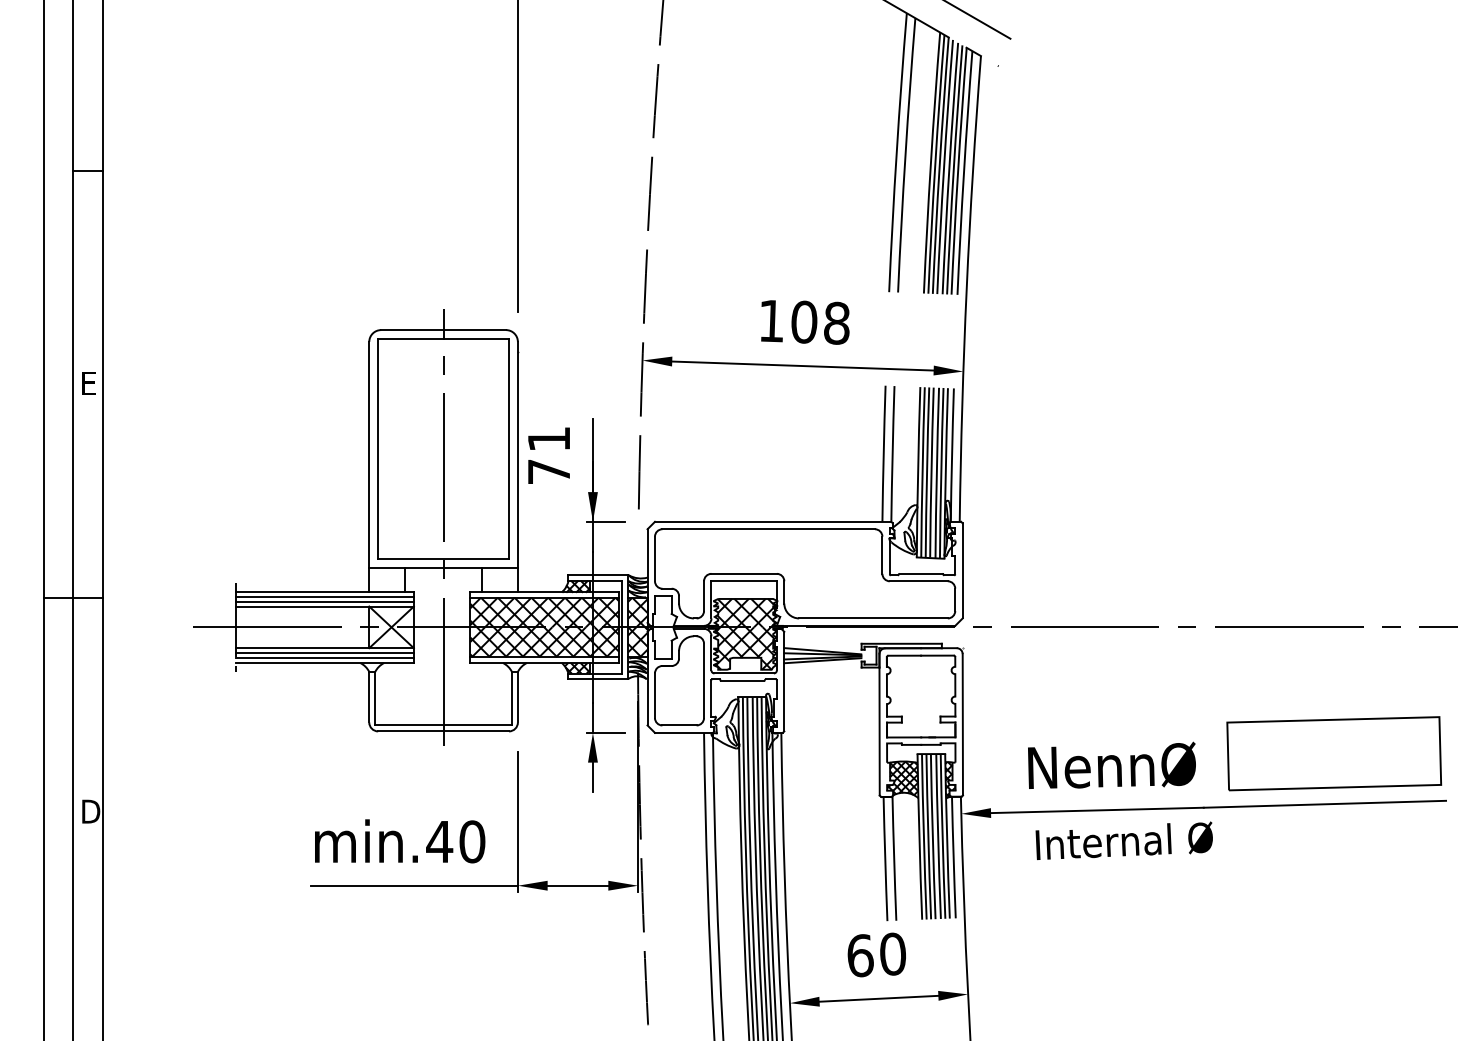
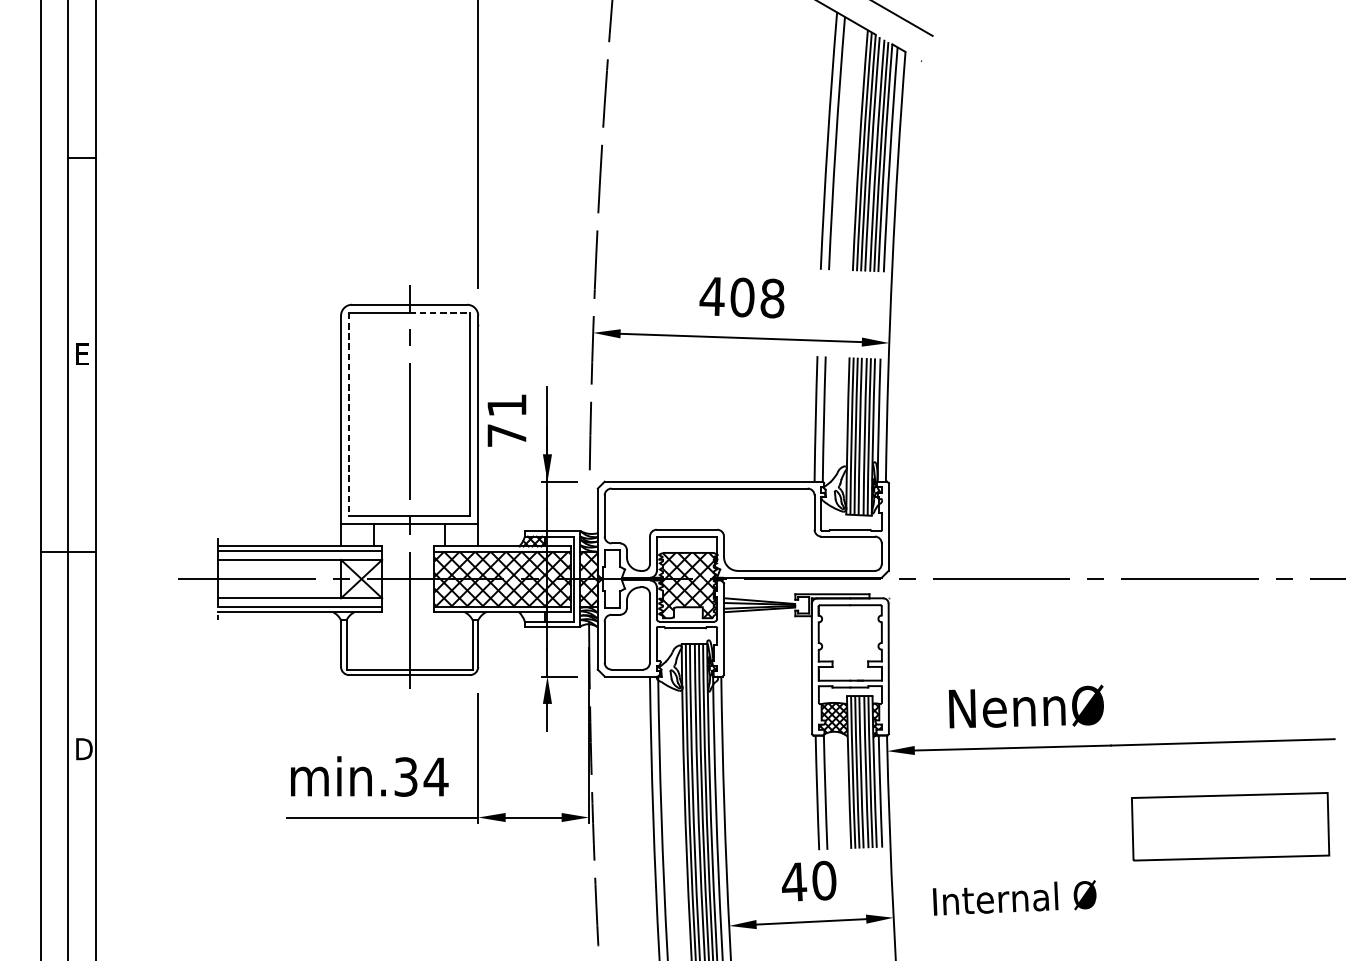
text: (770, 321) -> (711, 296), 108 -> 408
line: (476, 339) -> (439, 313), solid -> dashed
line: (378, 448) -> (349, 414), solid -> dashed
line: (324, 601) -> (299, 555), removed
line: (324, 653) -> (299, 603), removed
hatch: (576, 668) -> (532, 617), removed
part: (1334, 753) -> (1230, 826), moved
text: (1123, 840) -> (1013, 897), moved
text: (455, 841) -> (420, 776), min.40 -> min.34
text: (860, 955) -> (794, 881), 60 -> 40

